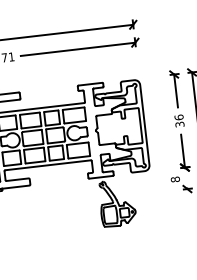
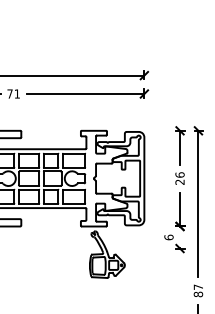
text: (180, 123) -> (180, 181), 36 -> 26
text: (174, 179) -> (168, 237), 8 -> 6

